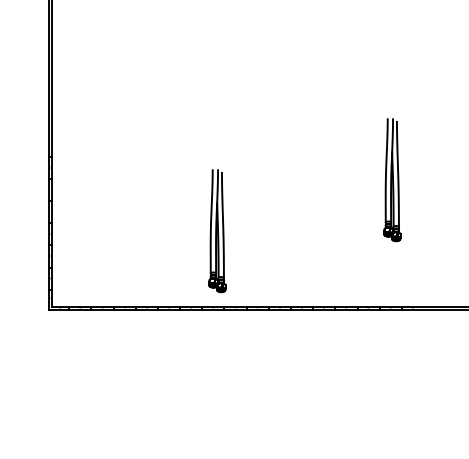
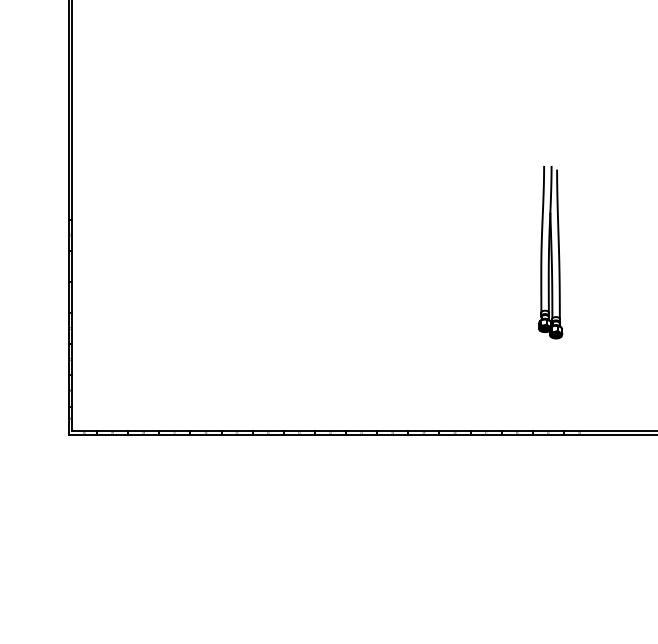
part: (217, 231) -> (305, 324), removed

